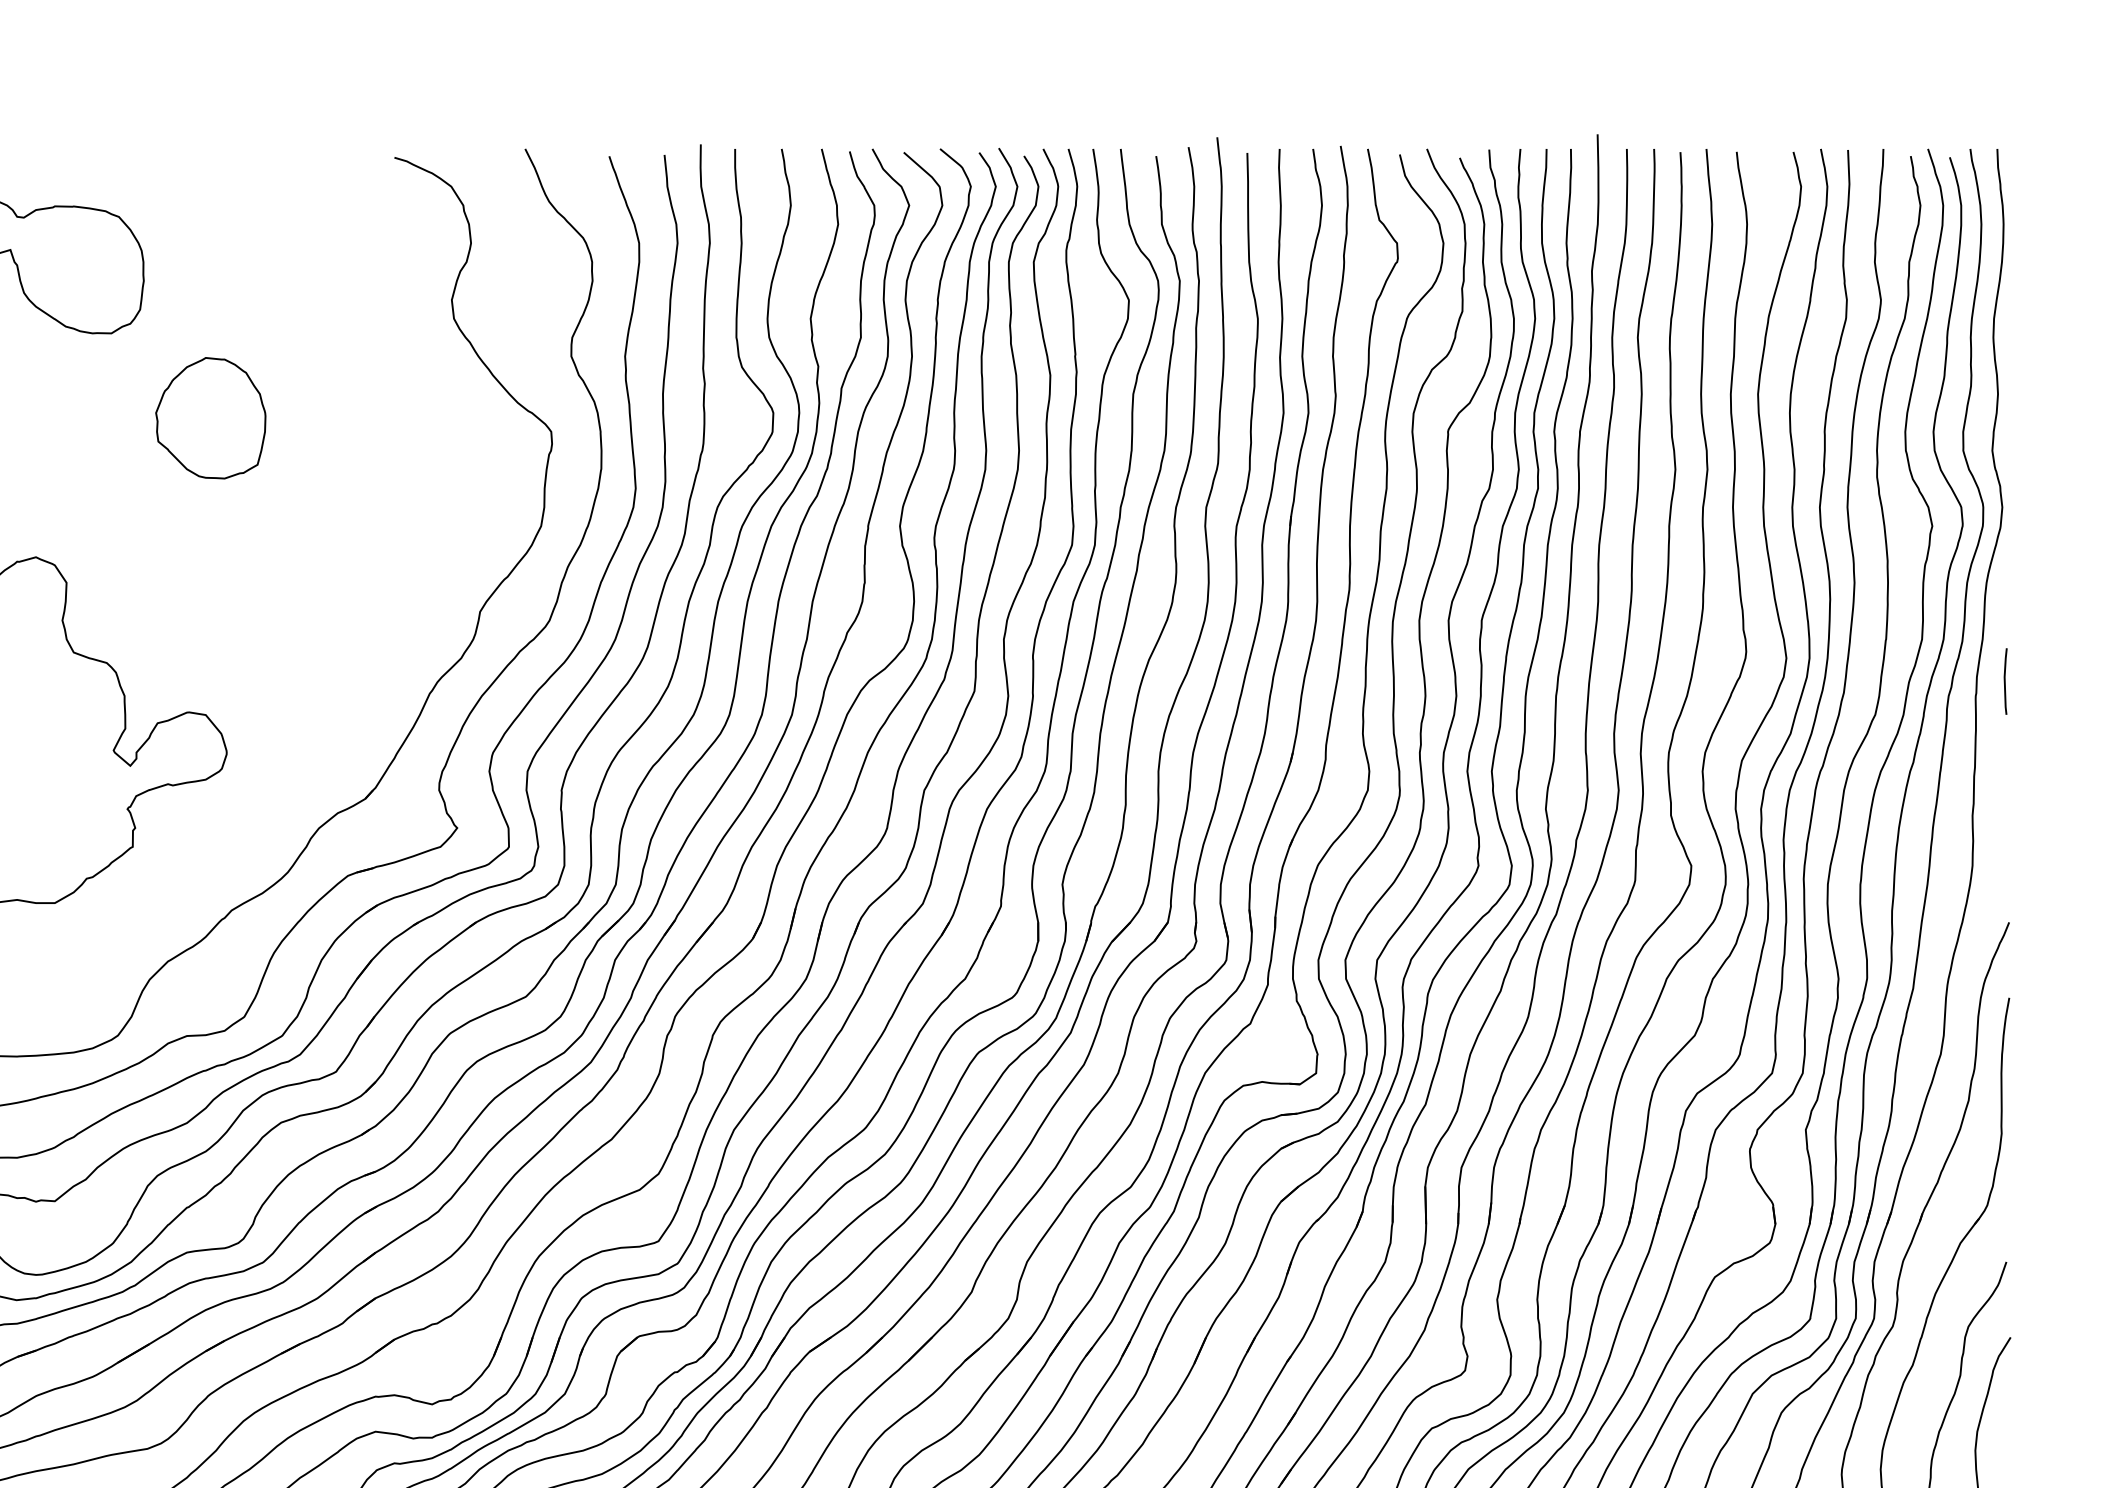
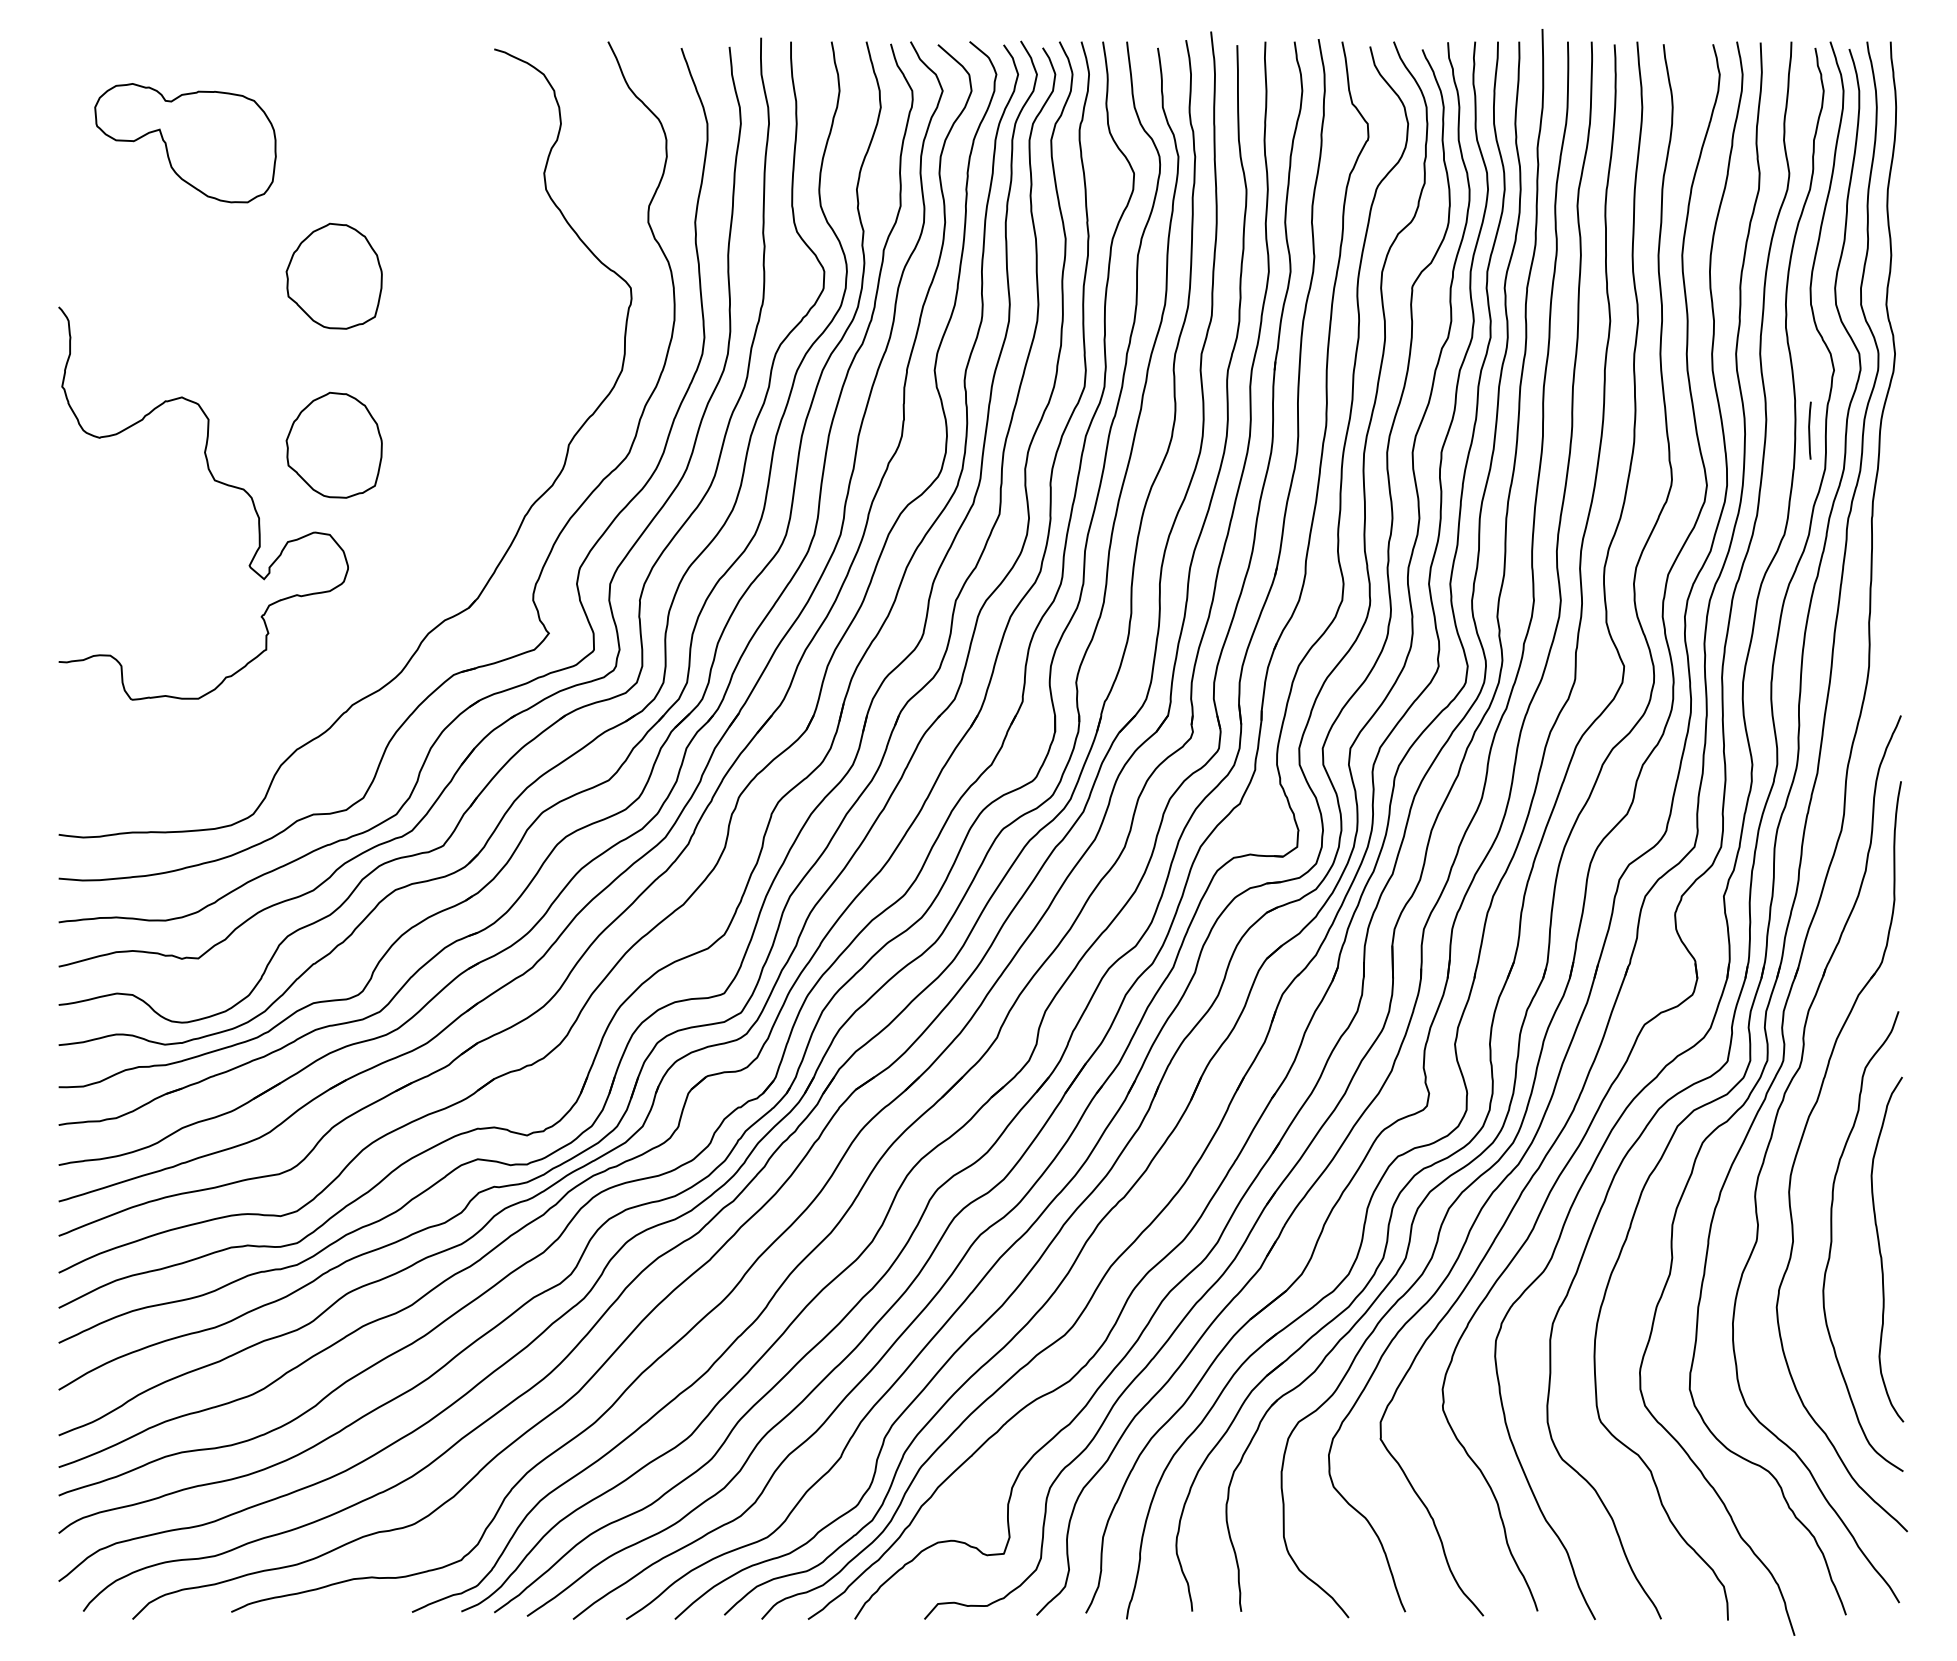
part: (209, 611) -> (333, 444), added
line: (2005, 681) -> (1809, 430), moved

